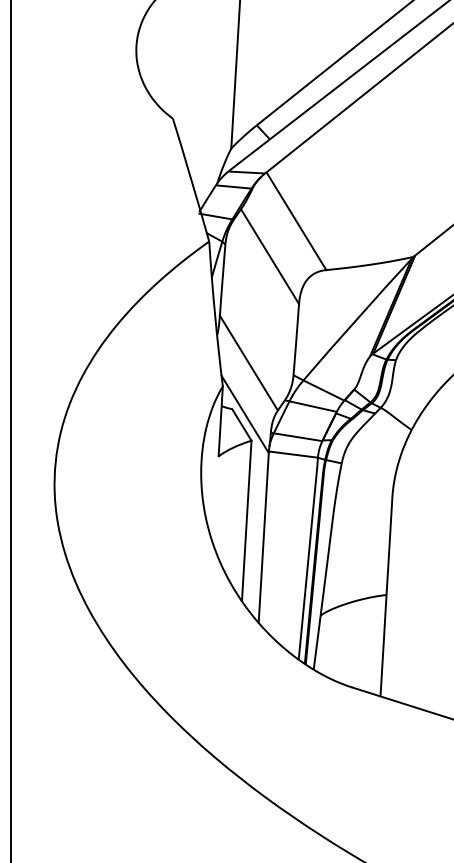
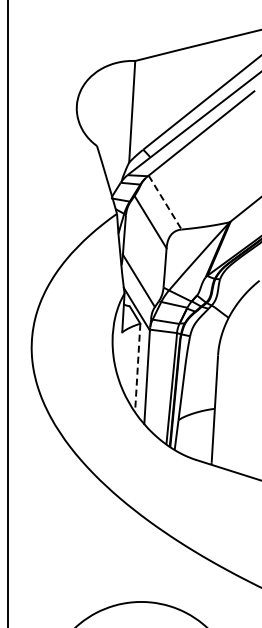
line: (297, 221) -> (165, 202), solid -> dashed
line: (246, 521) -> (137, 368), solid -> dashed

